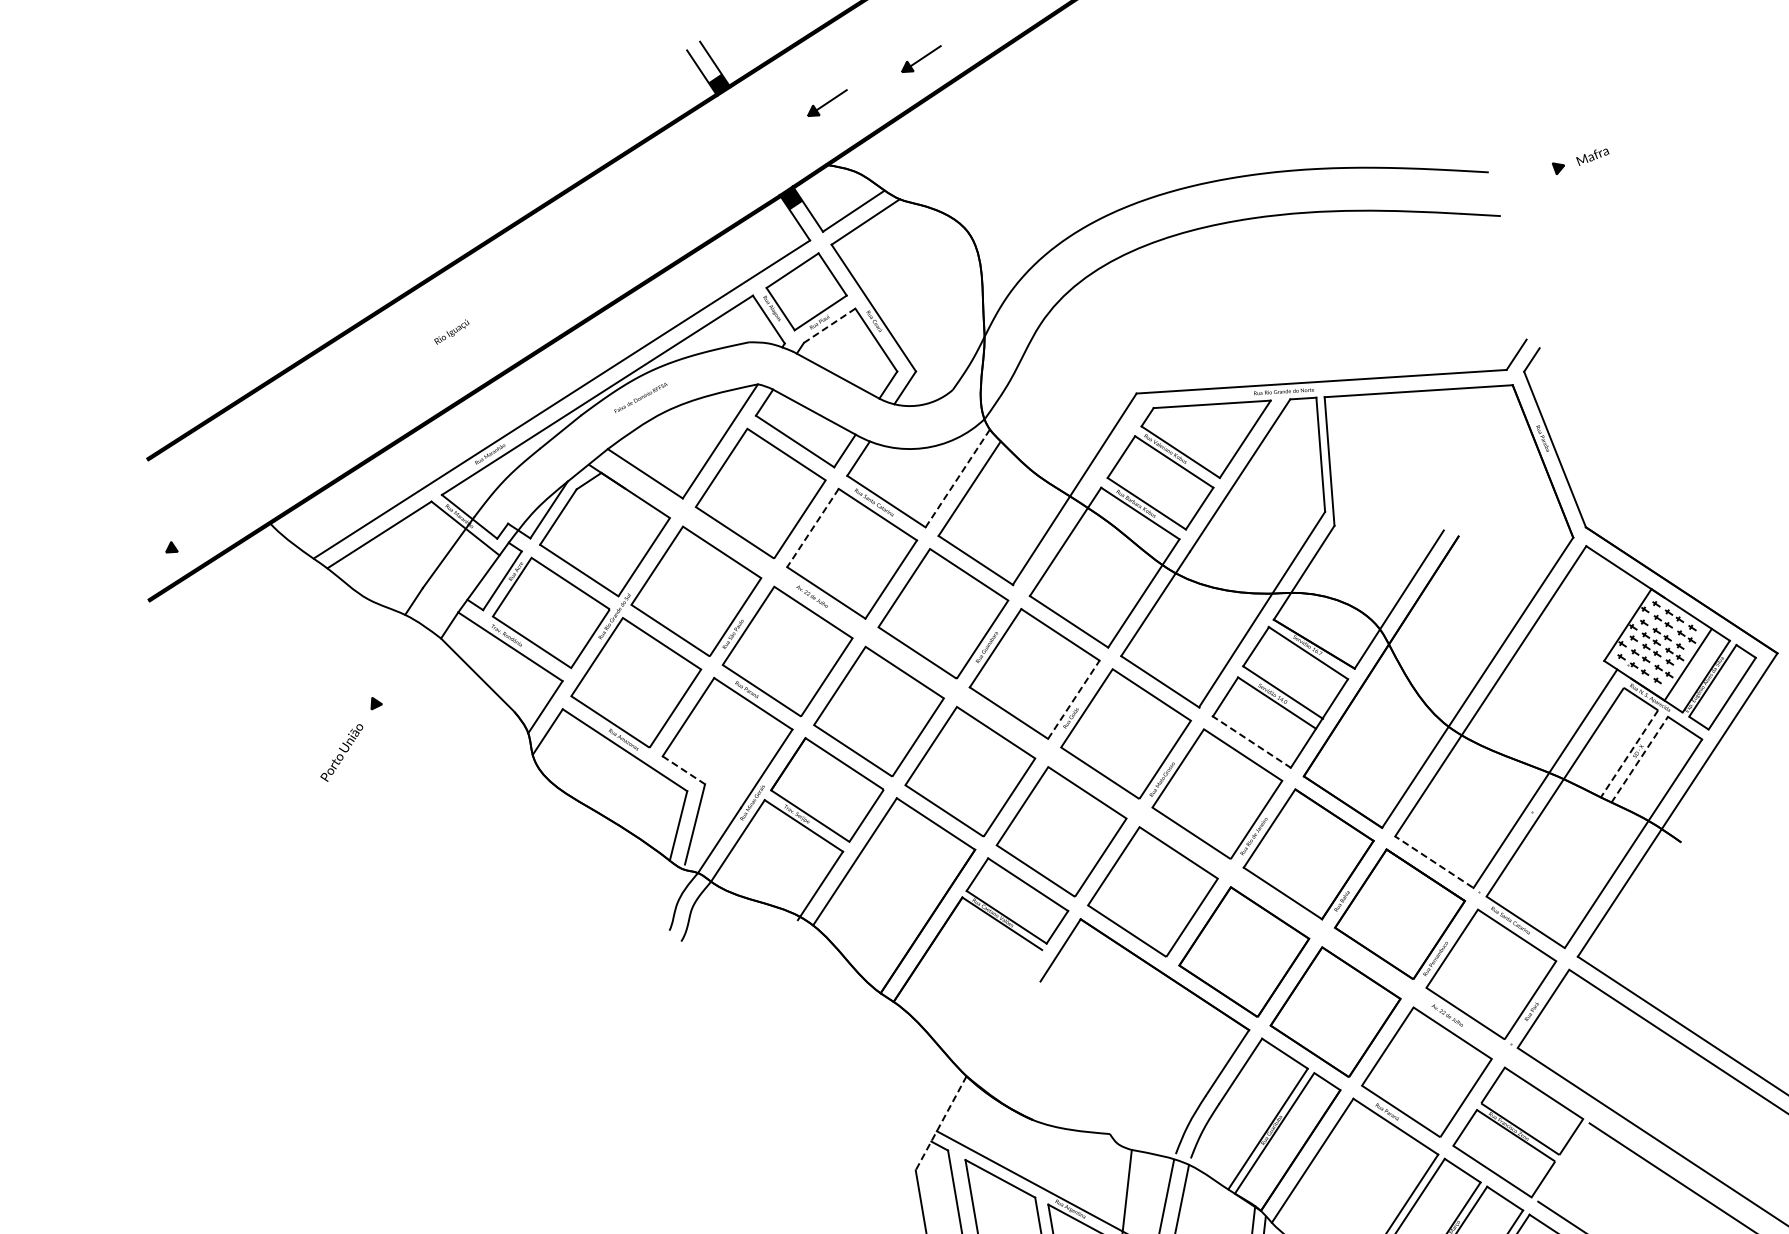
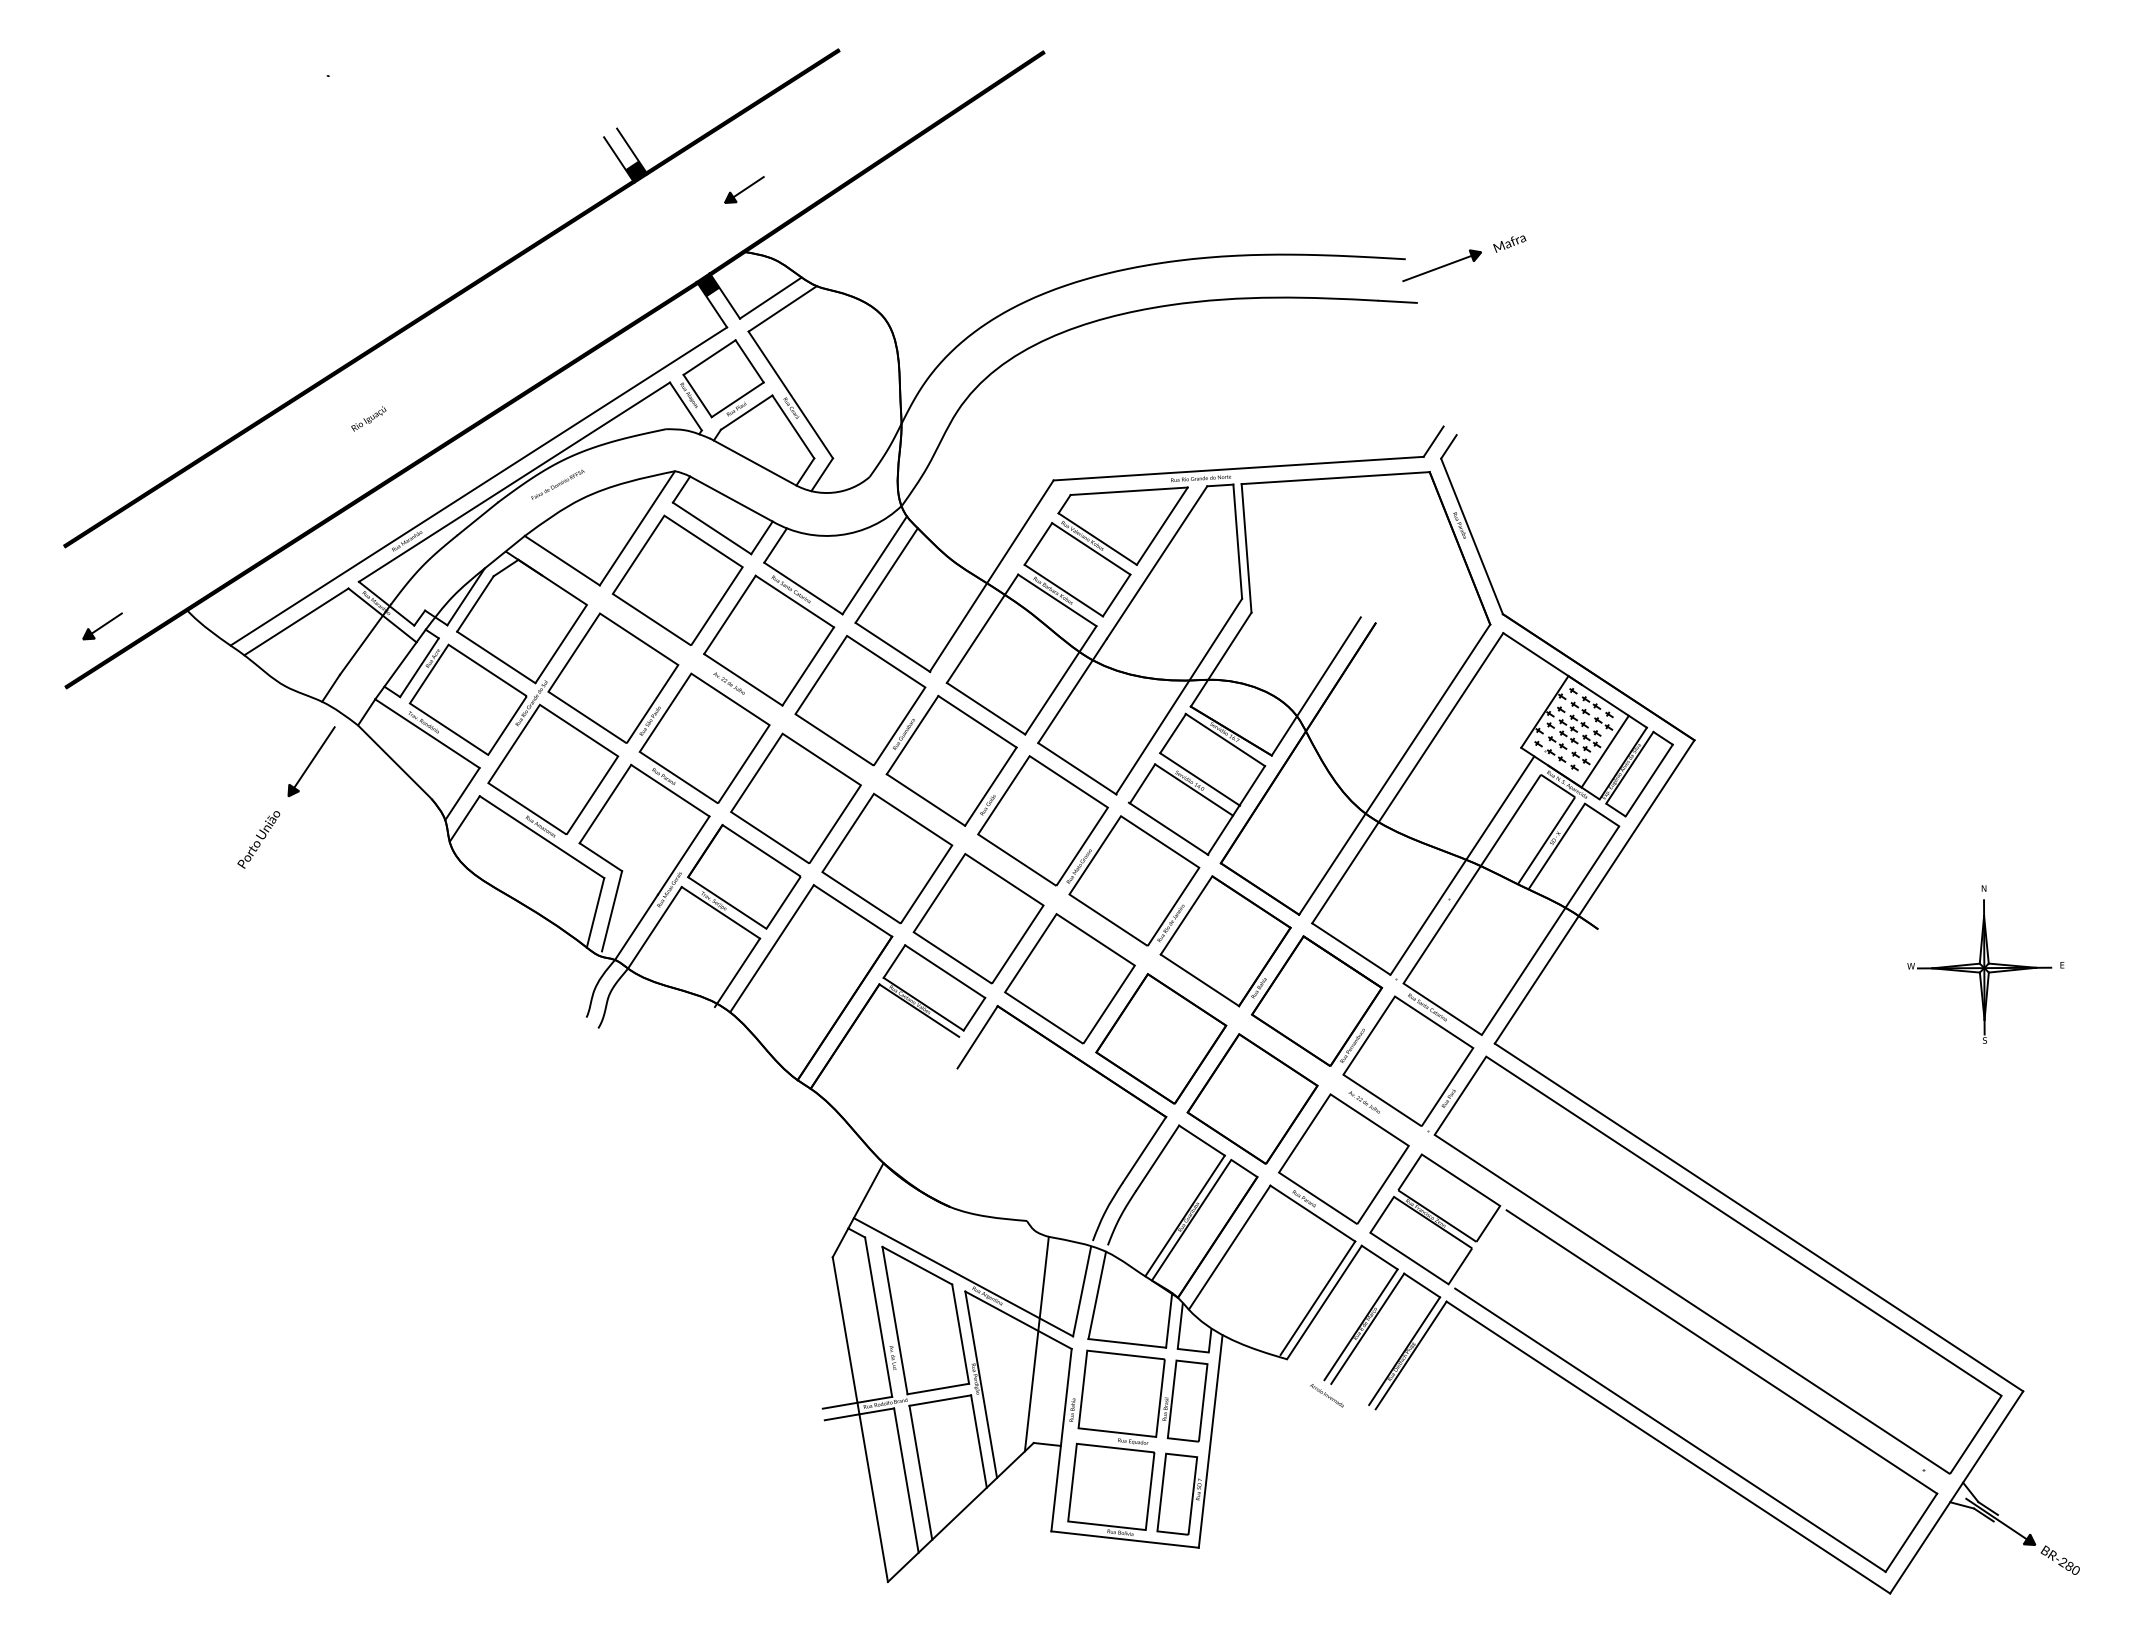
part: (921, 58) -> (838, 145), removed
line: (1520, 181) -> (1437, 268), added
line: (829, 325) -> (746, 412), dashed -> solid
line: (957, 478) -> (874, 565), dashed -> solid
line: (812, 527) -> (729, 614), dashed -> solid
line: (189, 536) -> (106, 623), added
line: (397, 670) -> (314, 757), added
line: (1073, 699) -> (990, 786), dashed -> solid
line: (1251, 741) -> (1168, 828), dashed -> solid
line: (1629, 754) -> (1546, 841), dashed -> solid
line: (1639, 759) -> (1556, 846), dashed -> solid
line: (684, 770) -> (601, 857), dashed -> solid
line: (1433, 861) -> (1350, 948), dashed -> solid
line: (940, 1123) -> (857, 1210), dashed -> solid

